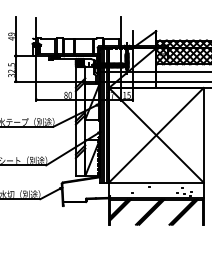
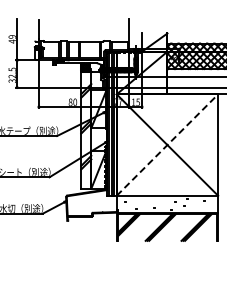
line: (156, 135) -> (167, 145), solid -> dashed

